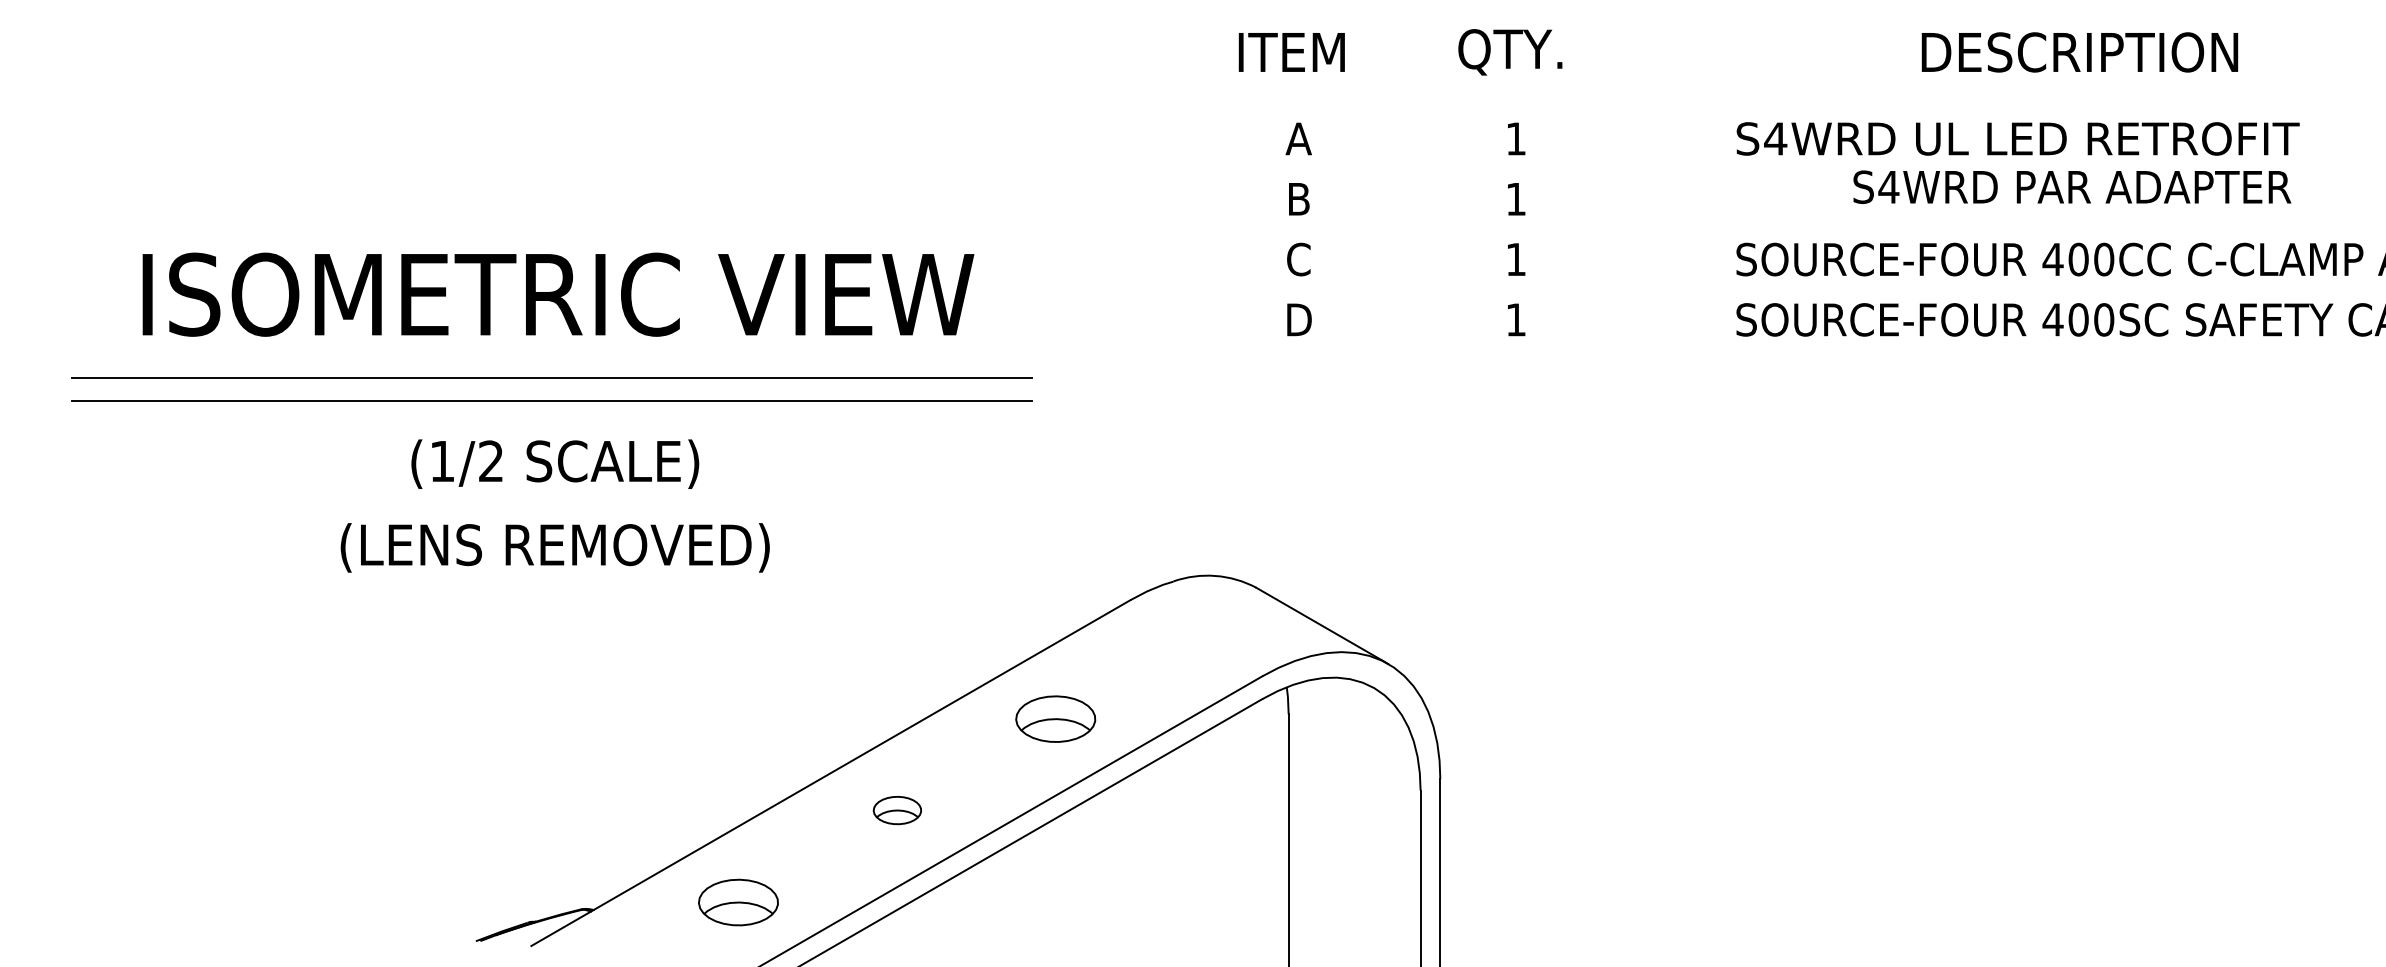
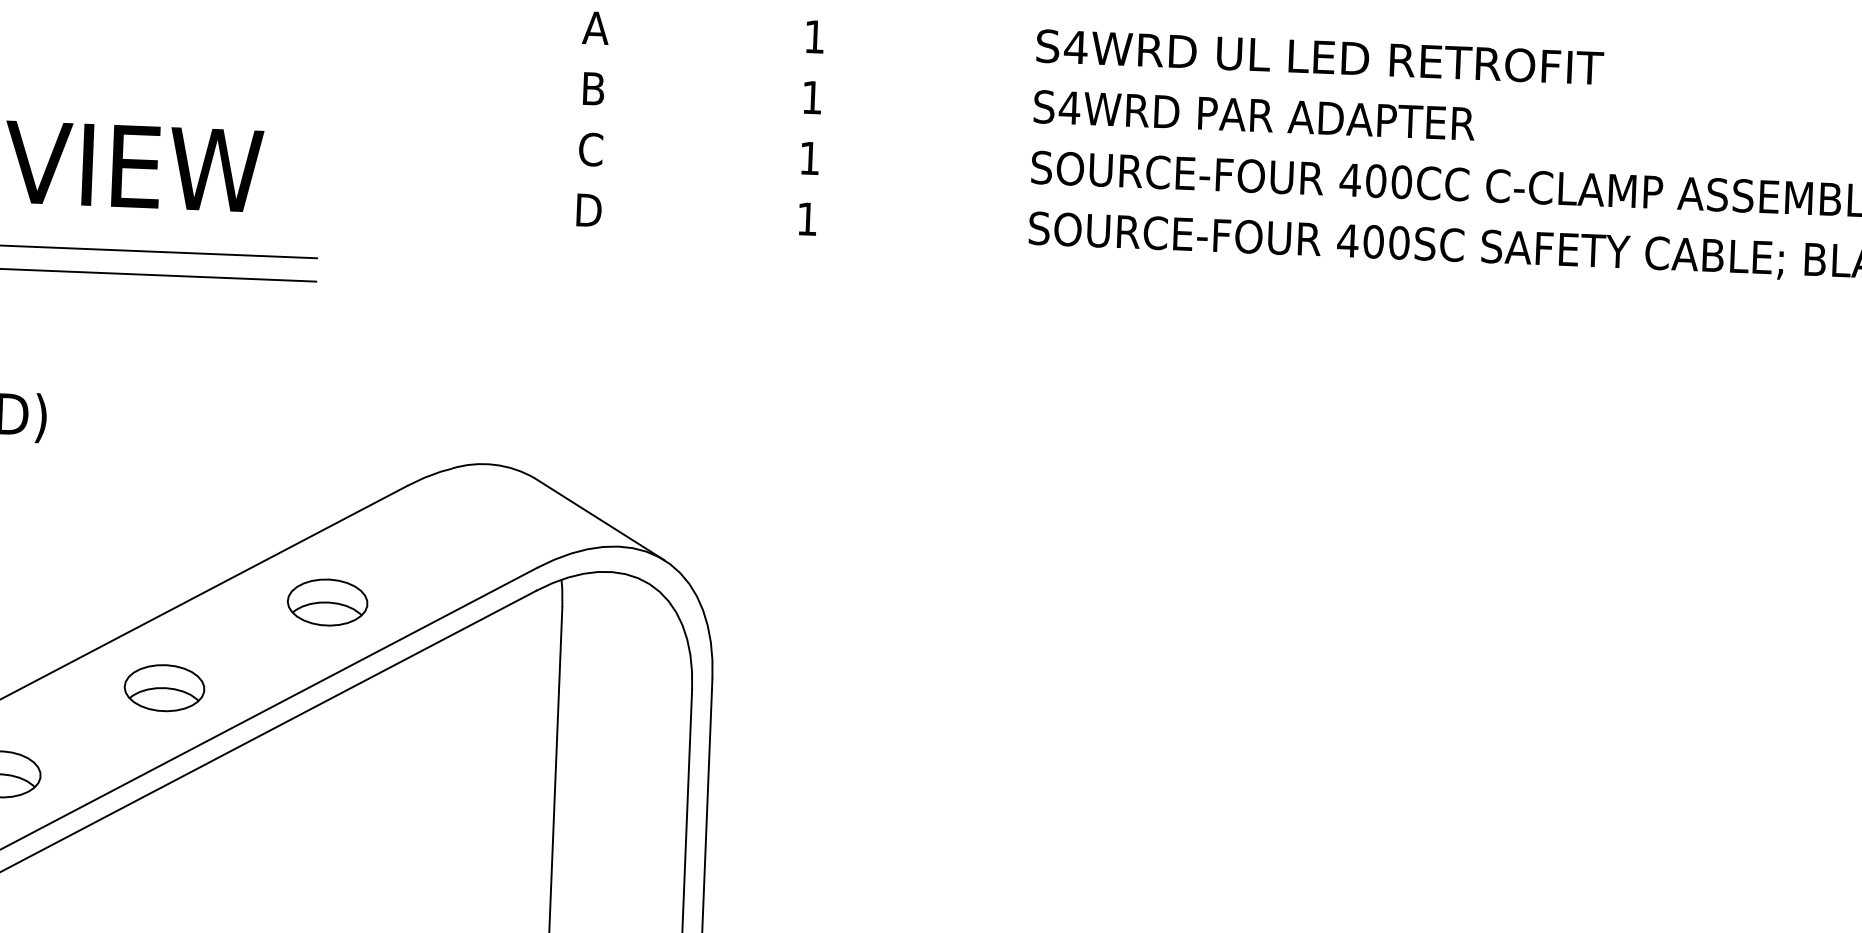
text: (2072, 186) -> (1254, 114), moved
part: (897, 810) -> (164, 688), size x1.67

